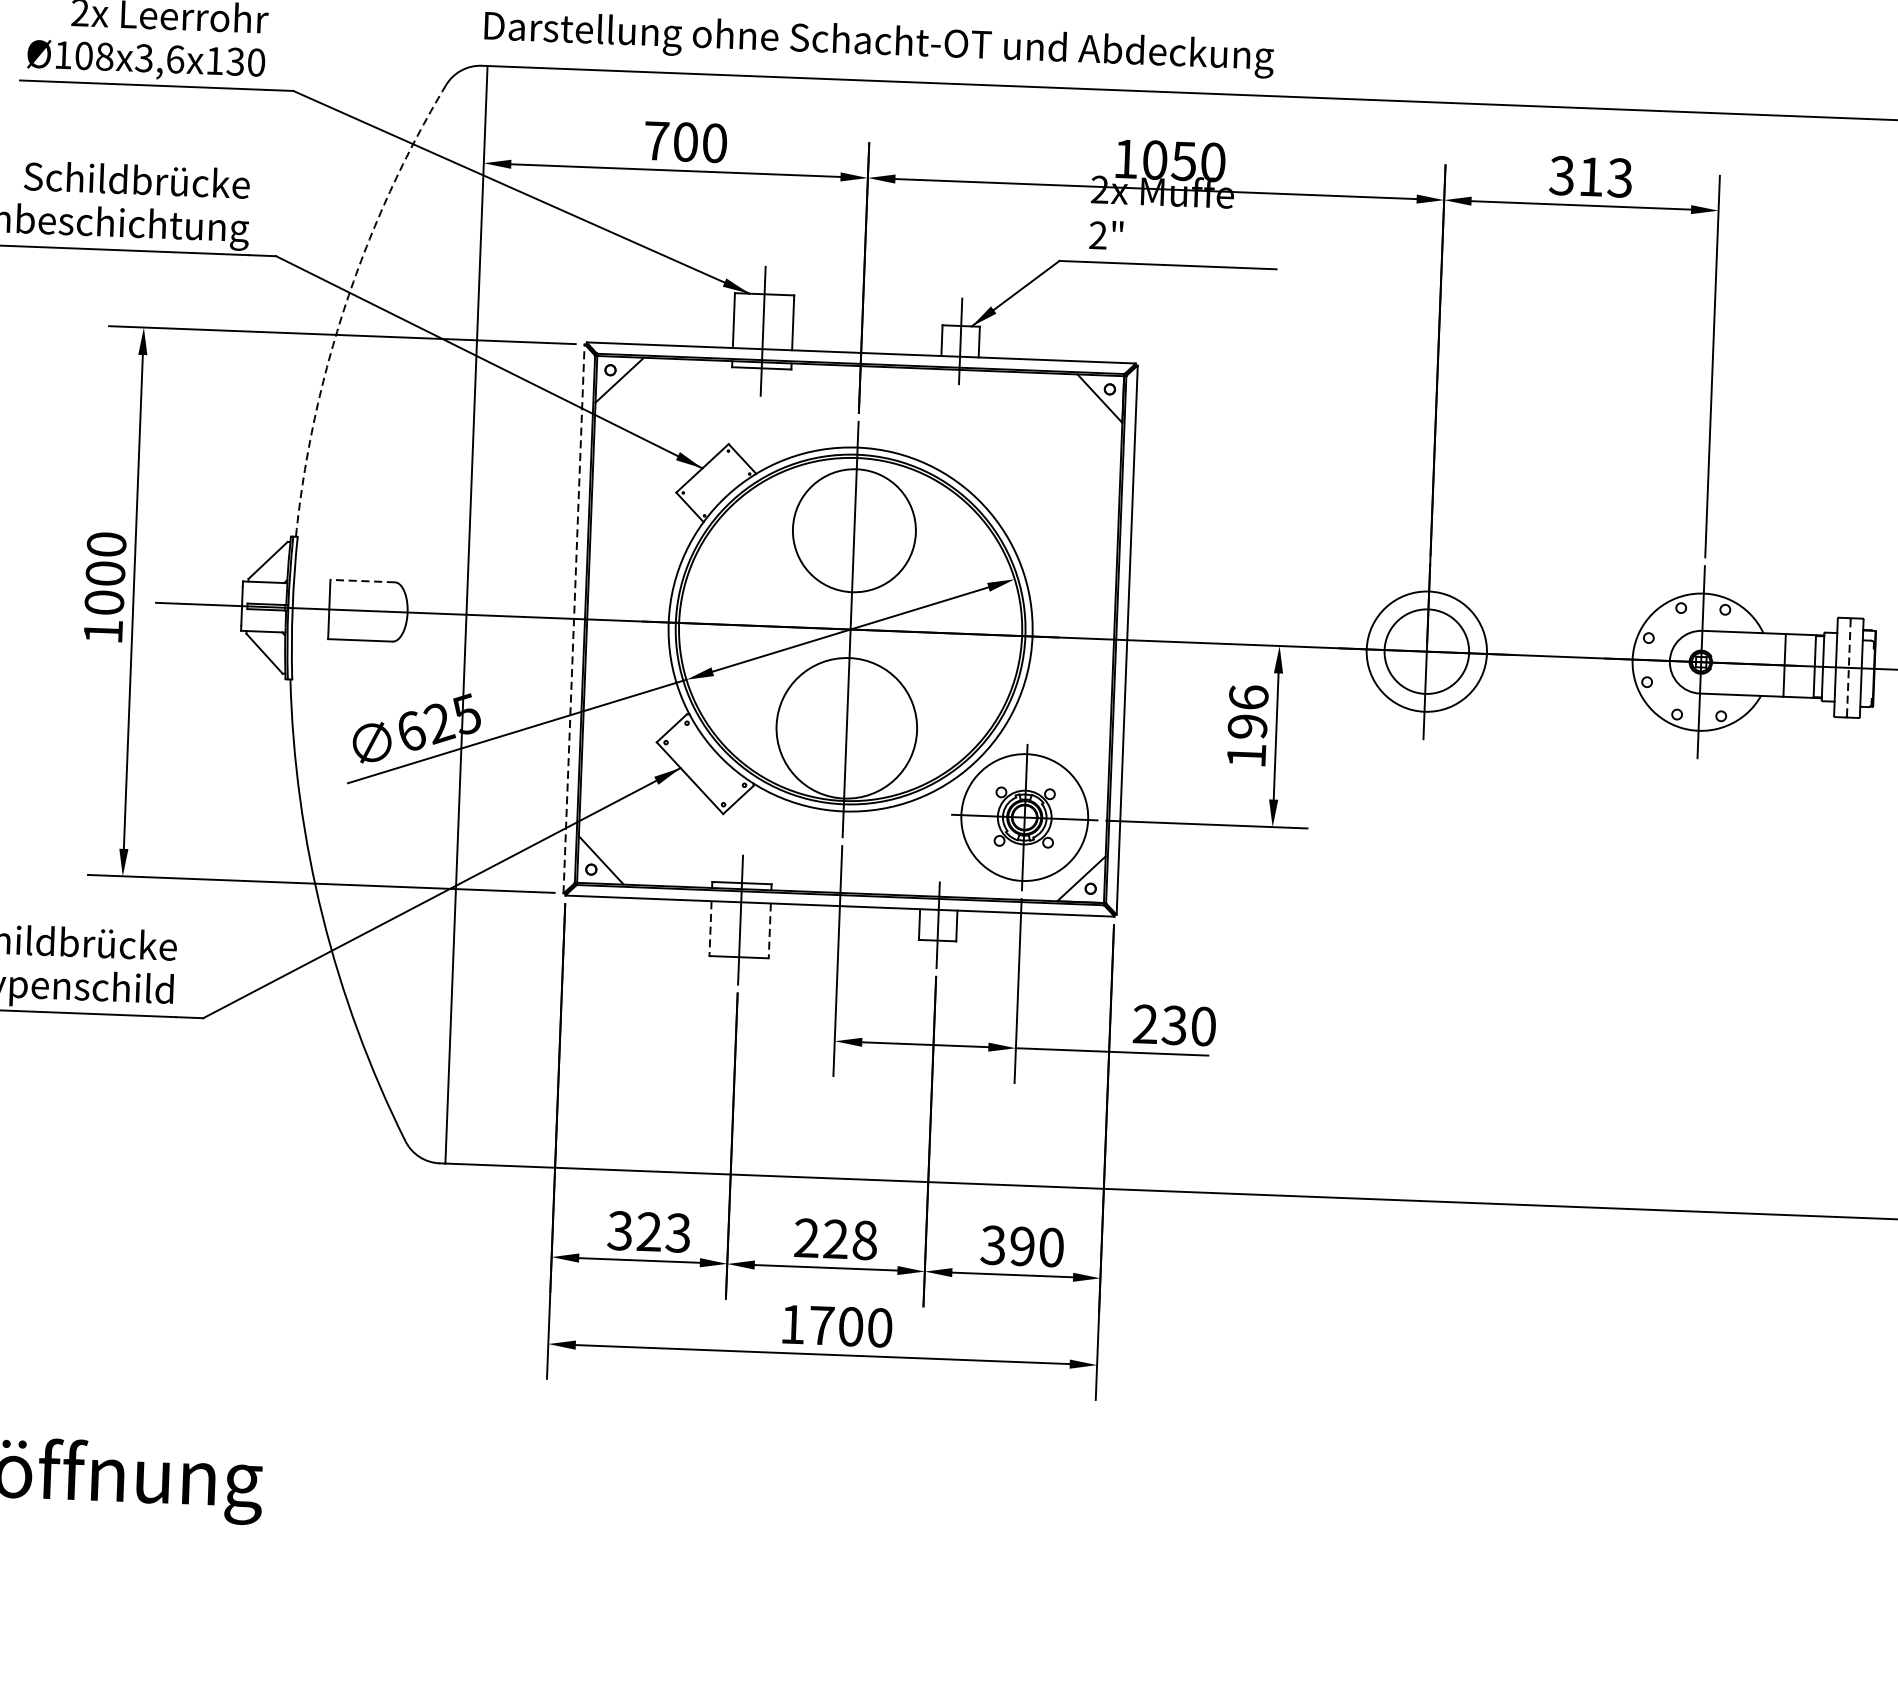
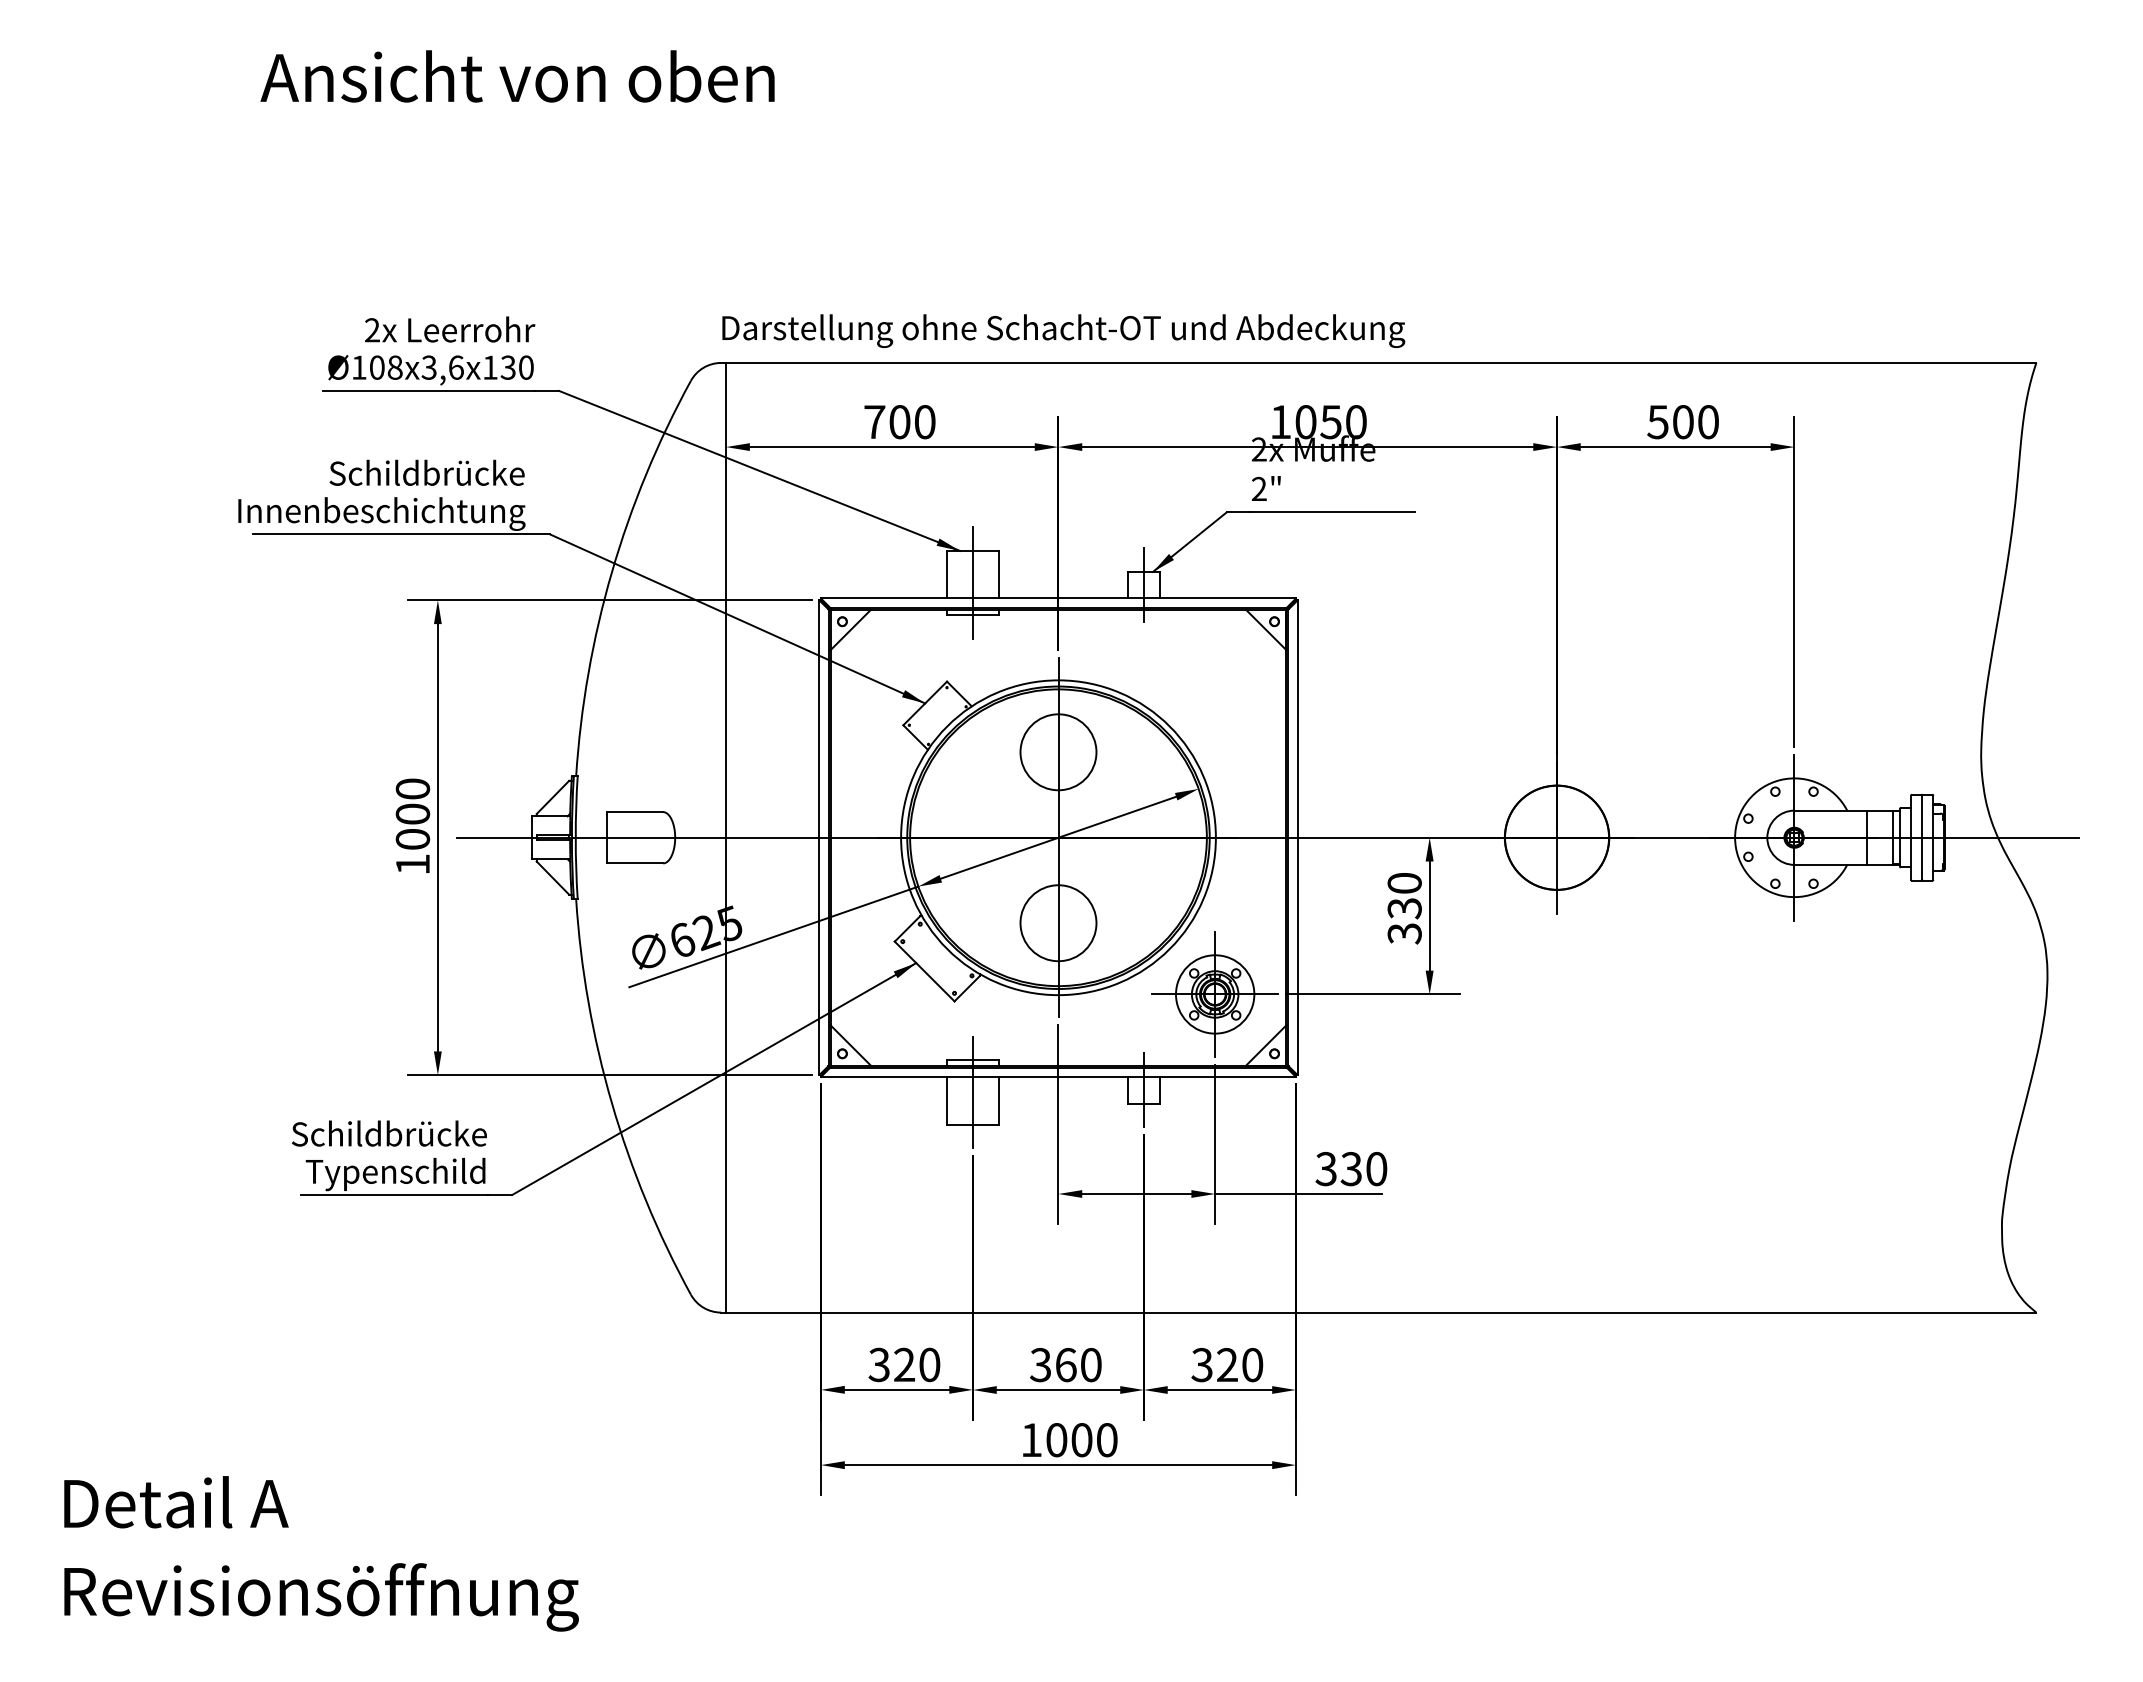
text: (1590, 177) -> (1682, 422), 313 -> 500
arc: (345, 303) -> (611, 572), dashed -> solid
circle: (854, 530) -> (1058, 752), size x0.71
line: (362, 581) -> (635, 812), dashed -> solid
line: (574, 618) -> (819, 837), dashed -> solid
circle: (1426, 651) -> (1556, 837), size x1.43
line: (1849, 668) -> (1922, 838), dashed -> solid
text: (1247, 726) -> (1404, 908), 196 -> 330
circle: (846, 728) -> (1058, 923), size x0.62
circle: (1025, 817) -> (1215, 994), size x0.71
line: (710, 928) -> (947, 1100), dashed -> solid
line: (769, 930) -> (998, 1100), dashed -> solid
text: (1144, 1024) -> (1325, 1169), 230 -> 330
text: (678, 1232) -> (929, 1364), 323 -> 320
text: (835, 1239) -> (1065, 1365), 228 -> 360
text: (1022, 1246) -> (1227, 1365), 390 -> 320
text: (821, 1326) -> (1056, 1440), 1700 -> 1000

